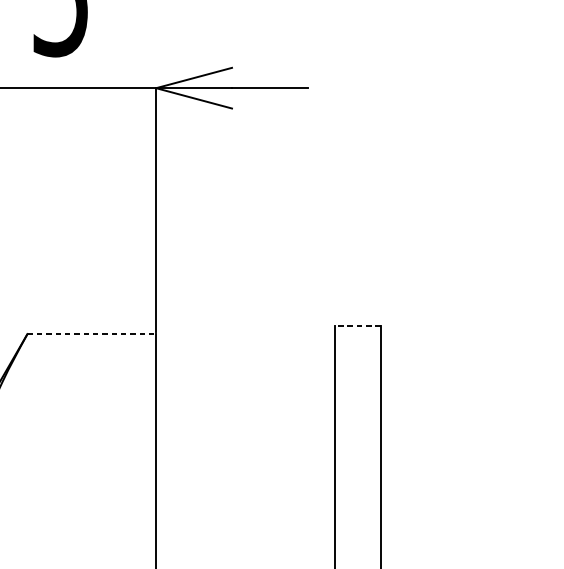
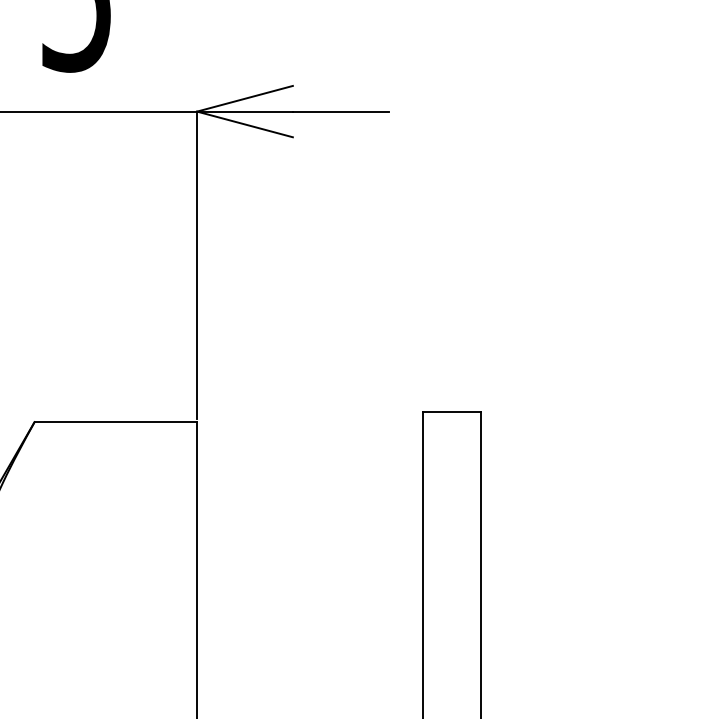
line: (358, 325) -> (452, 411), dashed -> solid
line: (92, 334) -> (116, 422), dashed -> solid

